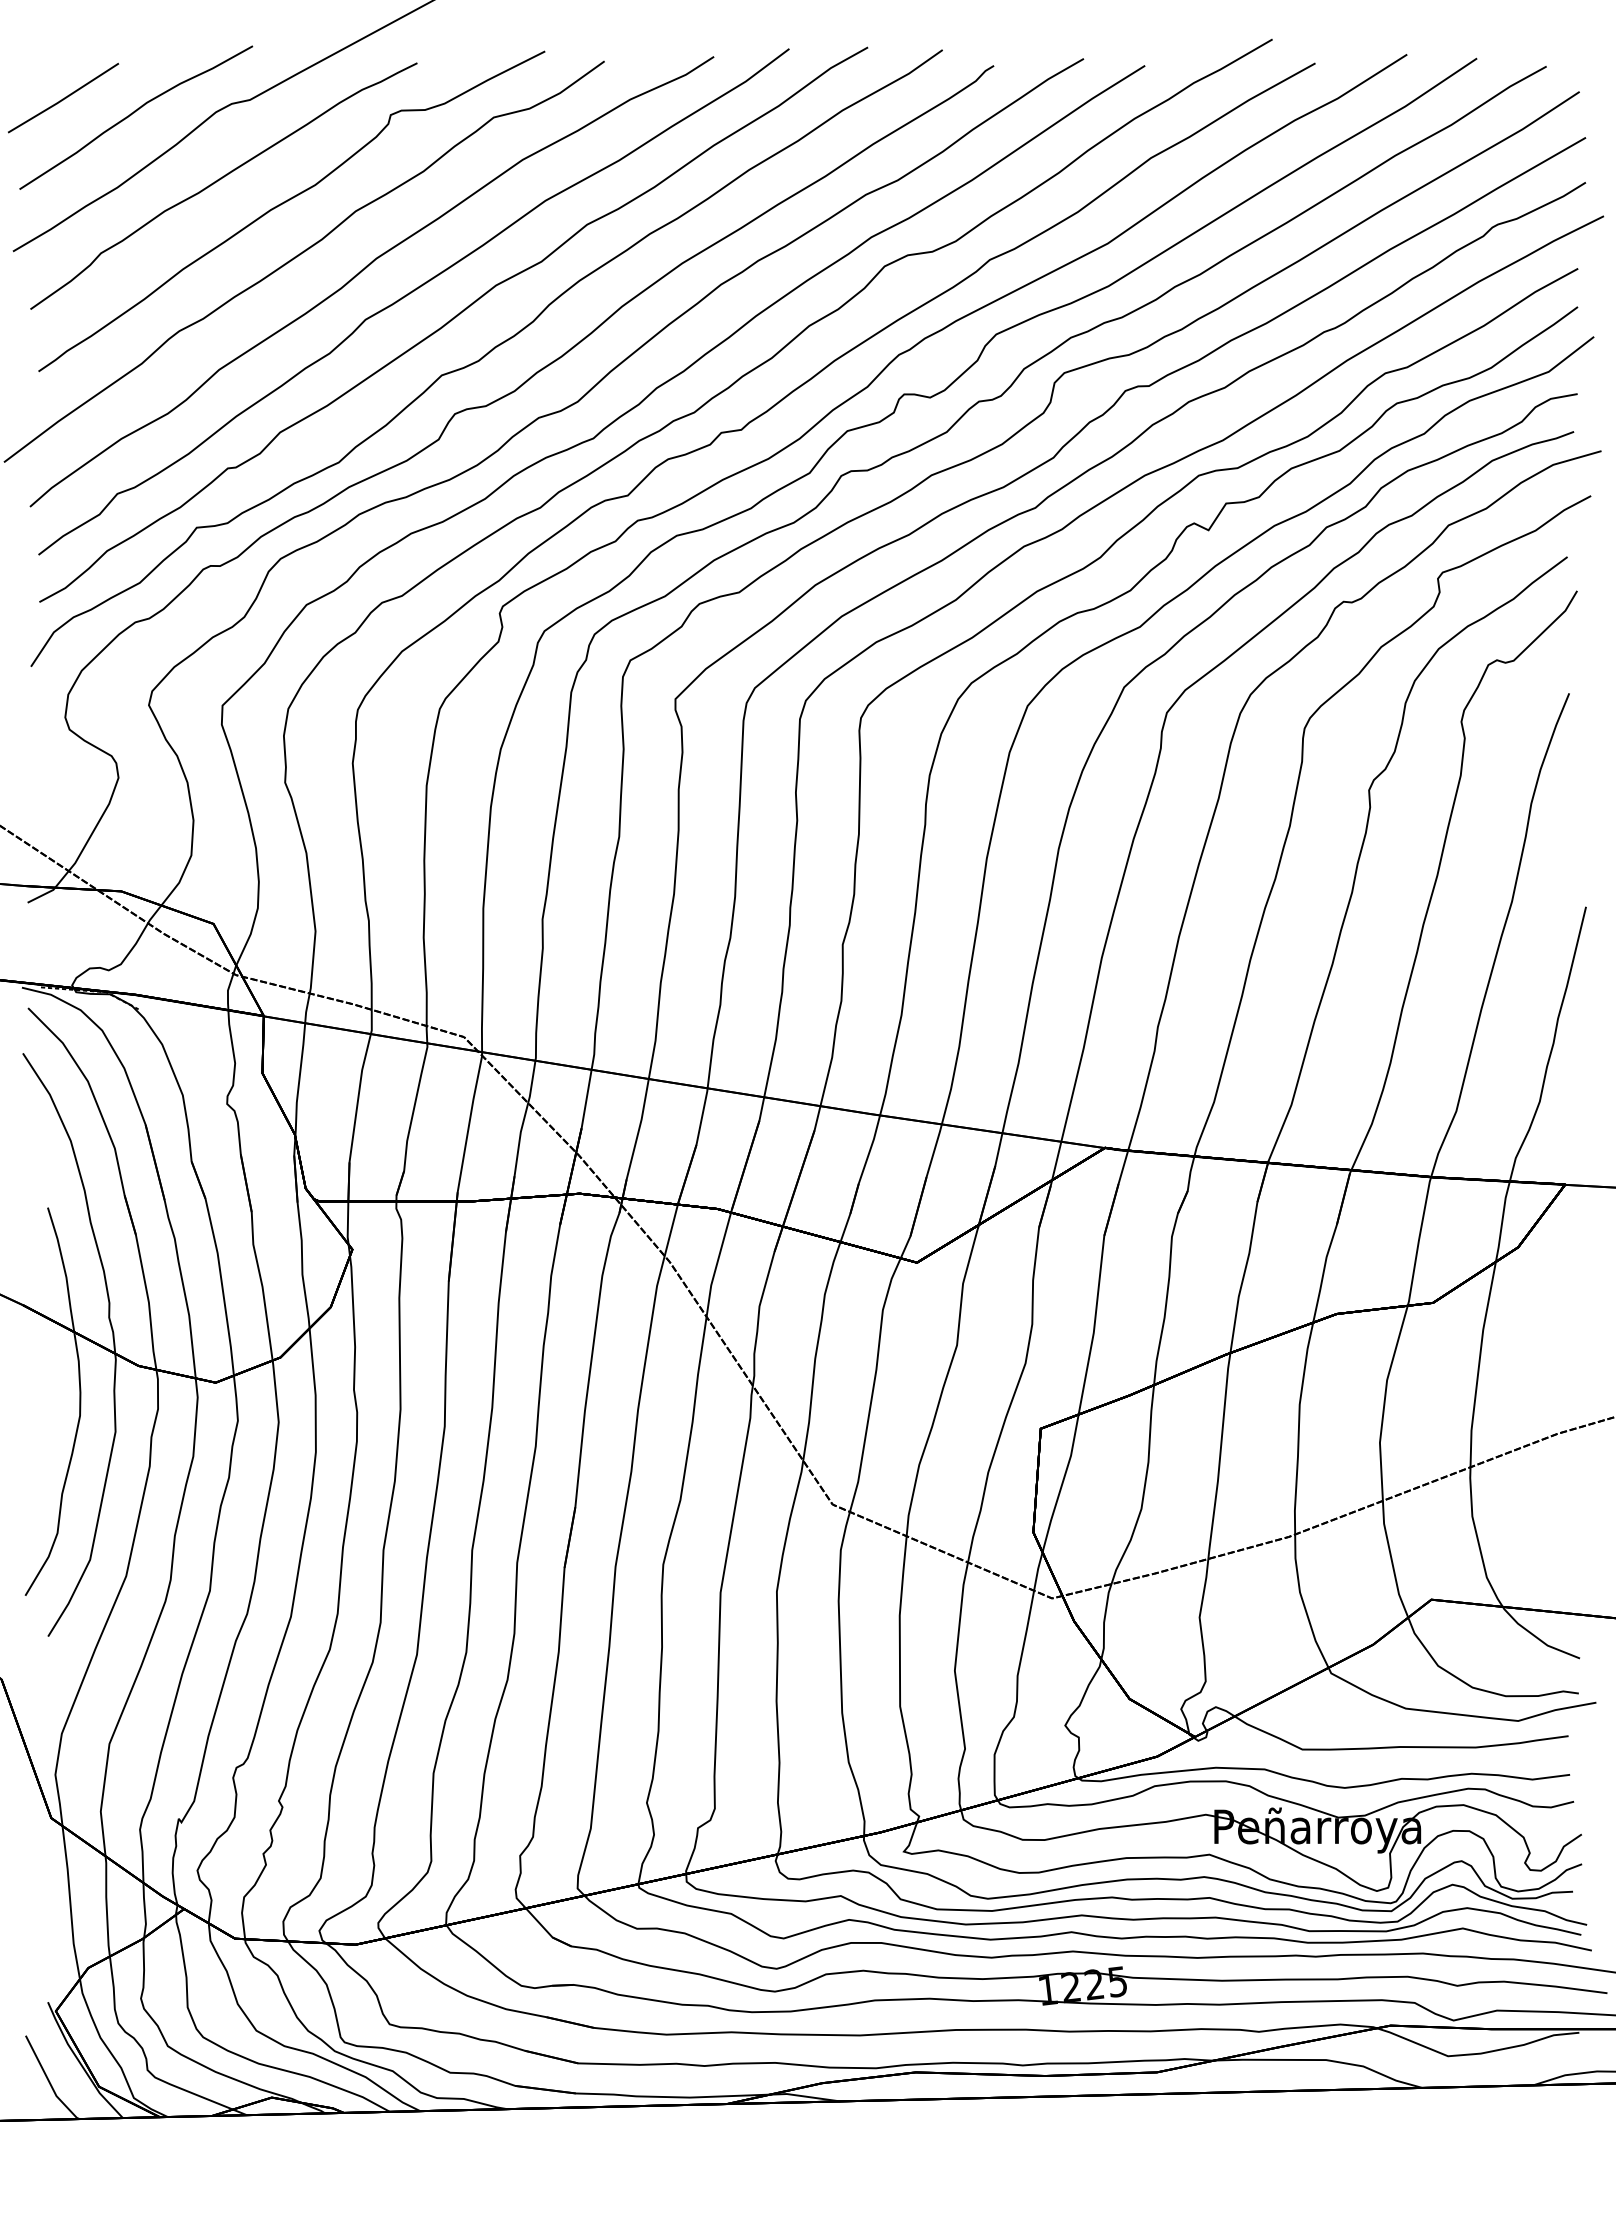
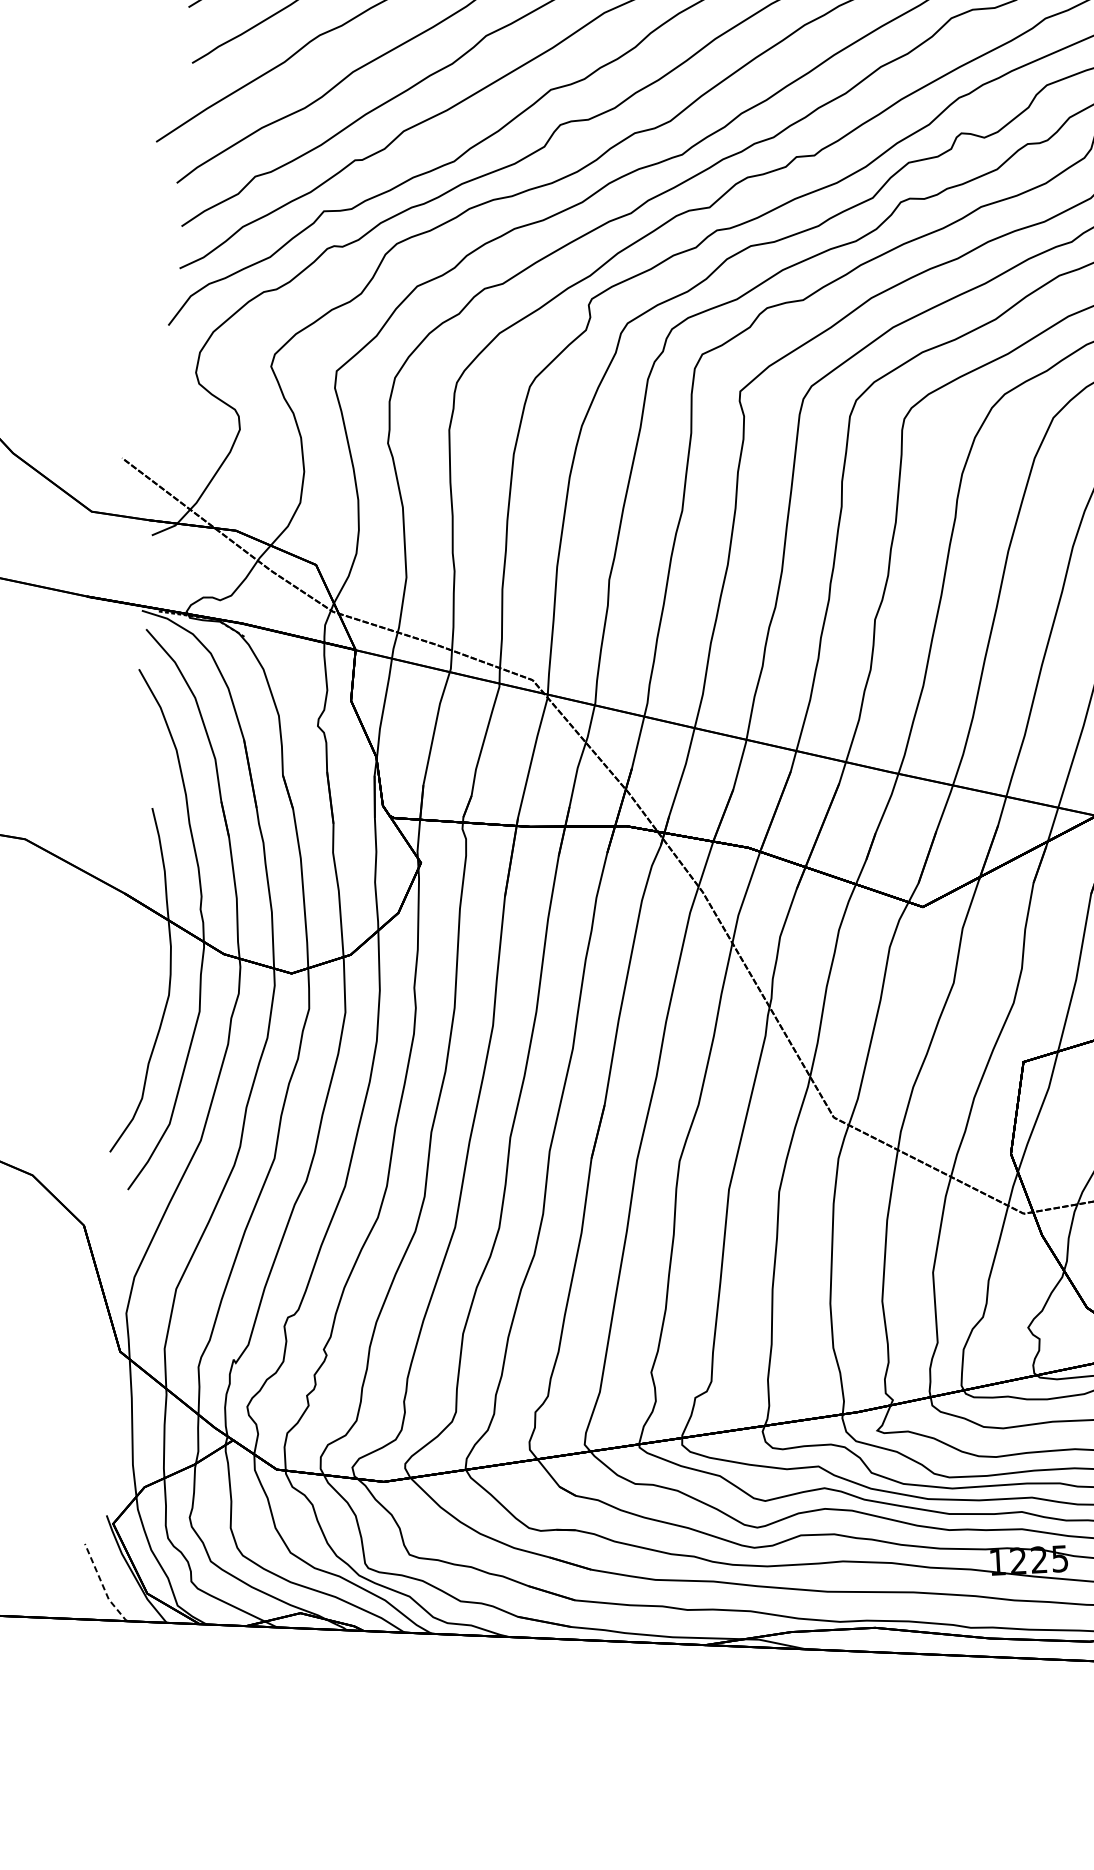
line: (48, 2081) -> (102, 1586), solid -> dashed

